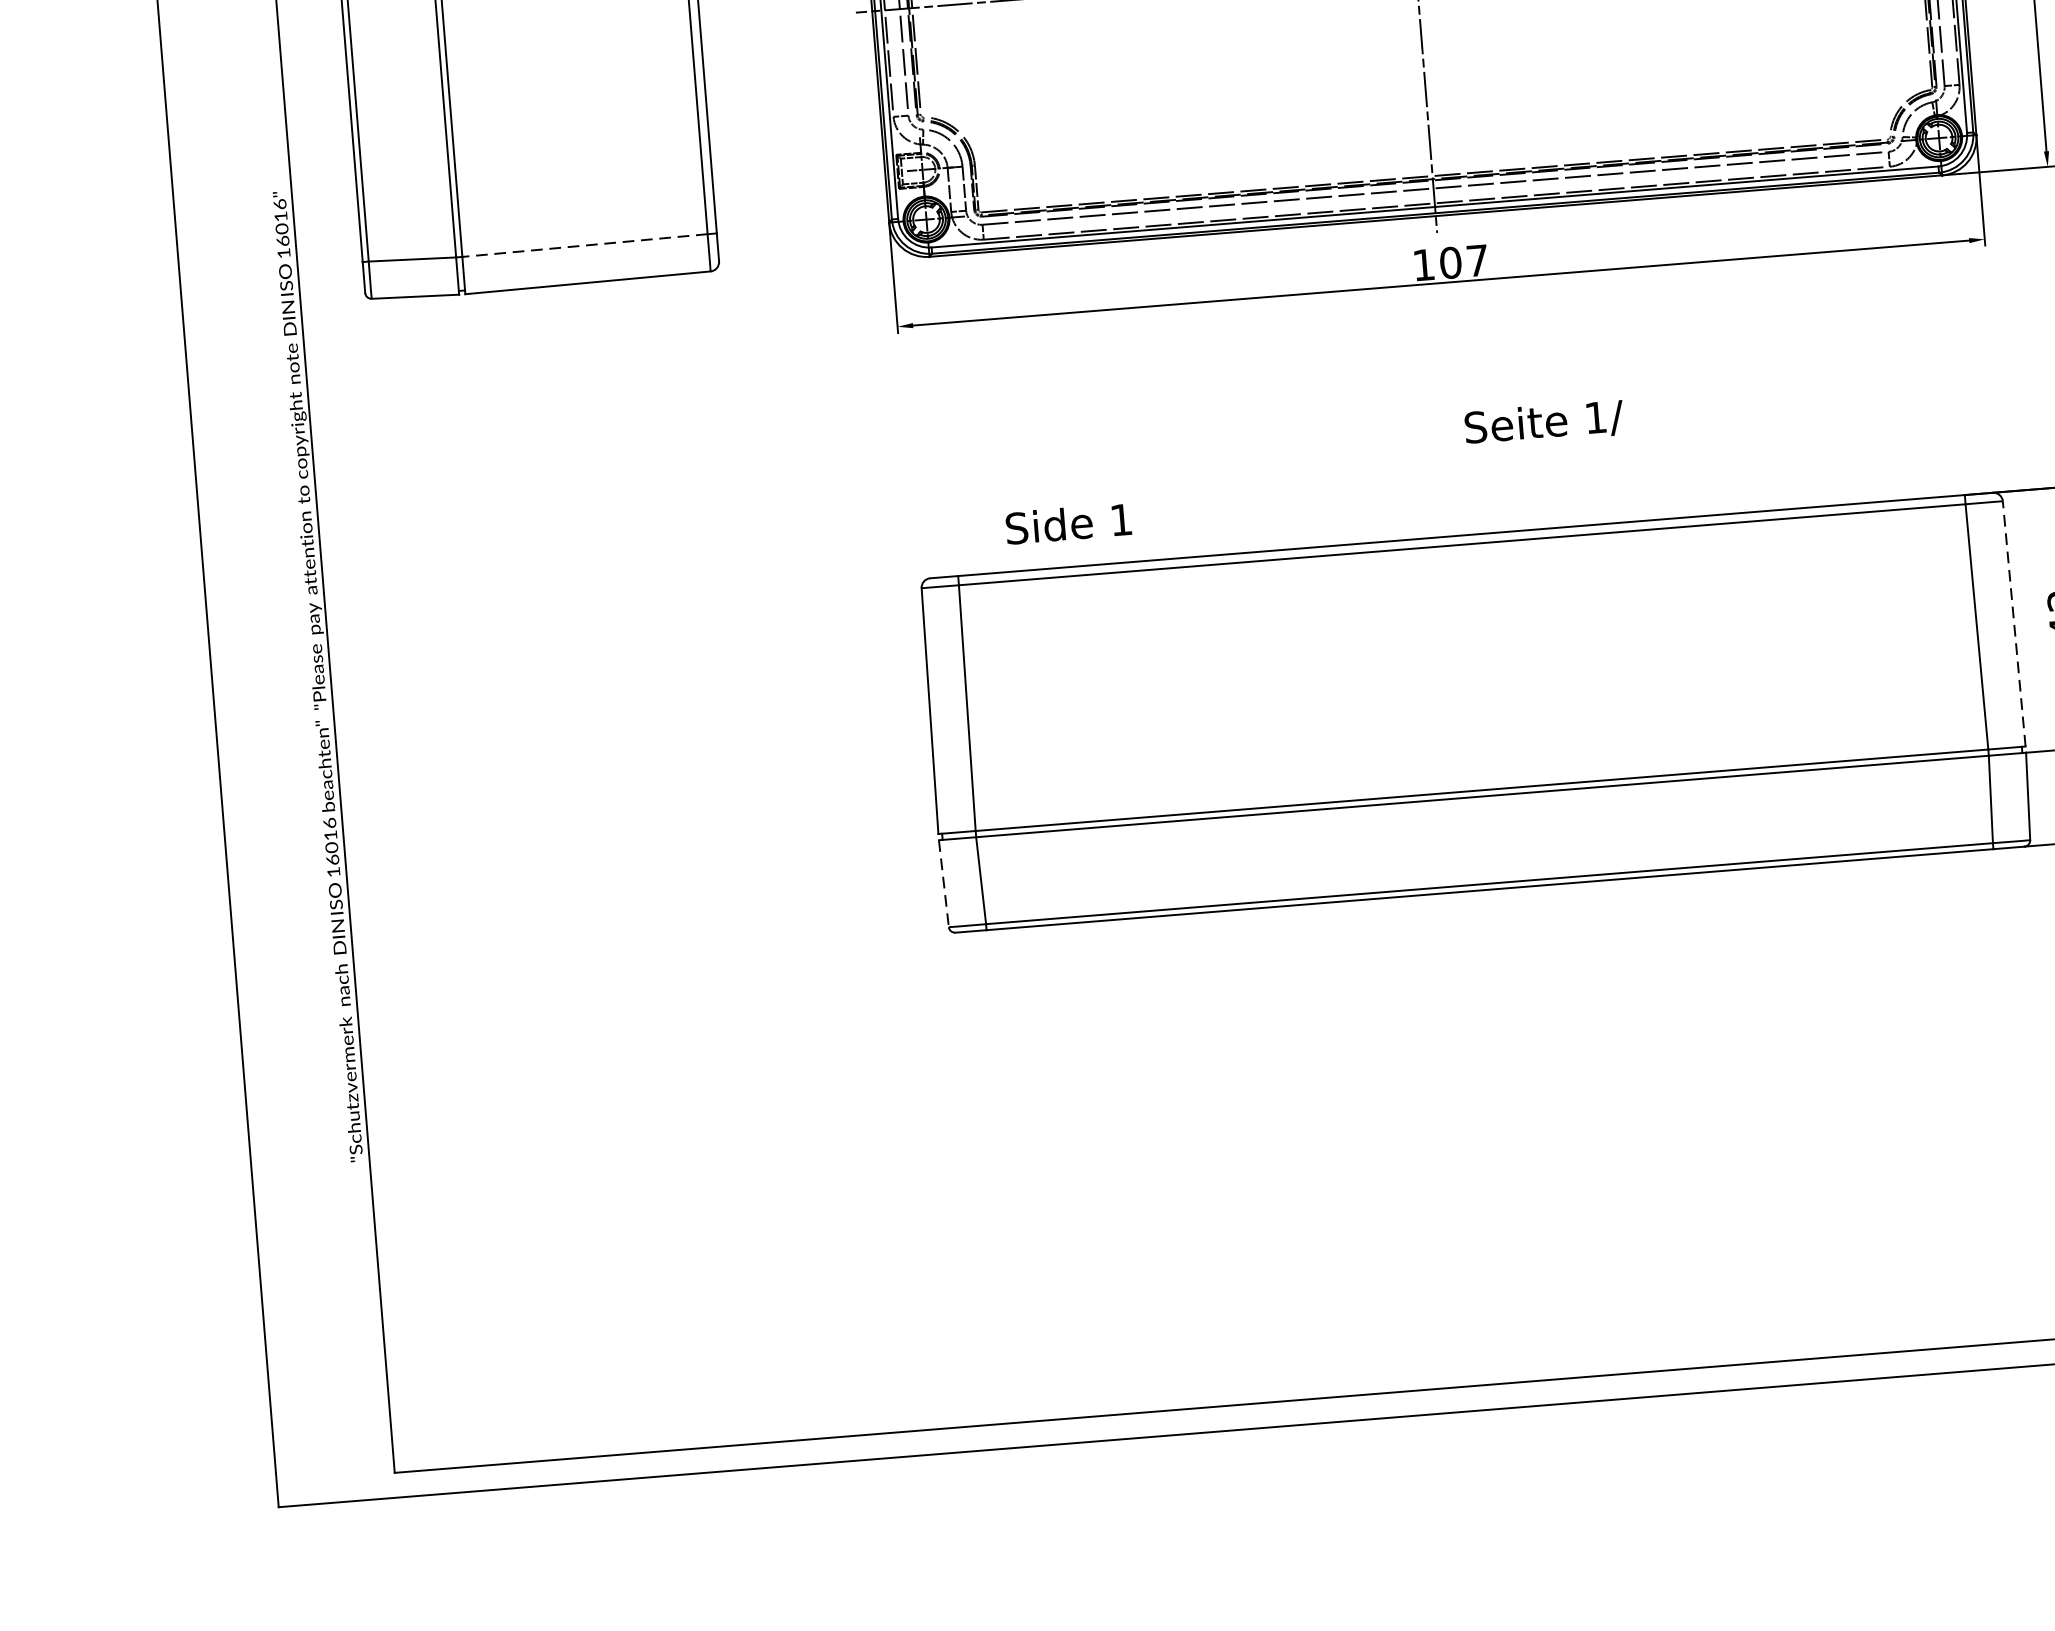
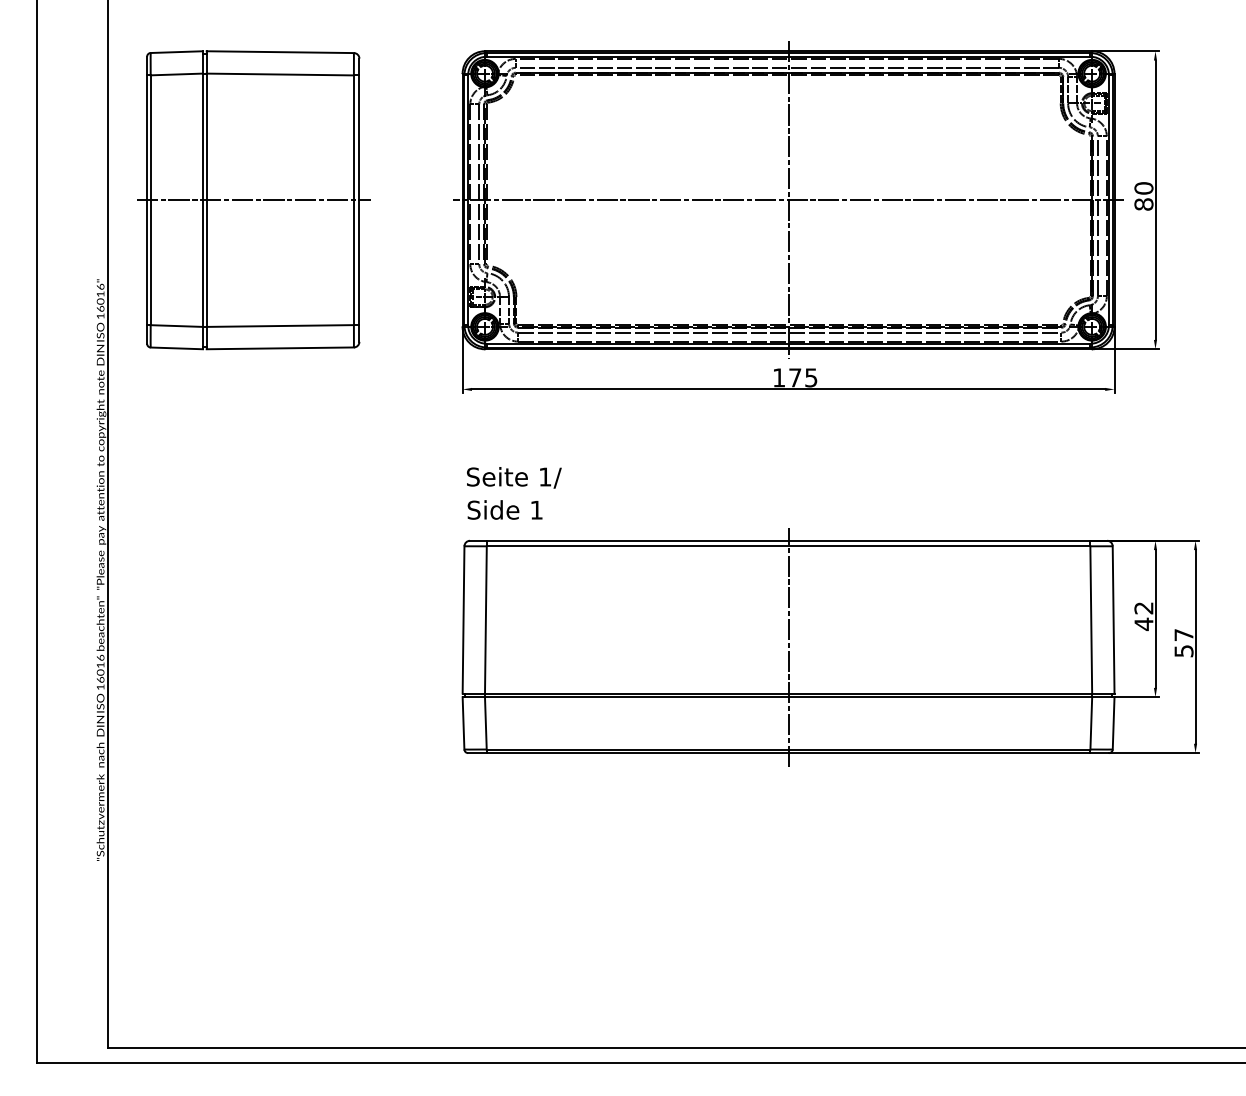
line: (523, 39) -> (253, 200), added
line: (585, 246) -> (280, 326), dashed -> solid
text: (1464, 261) -> (803, 377), 107 -> 175
text: (1544, 422) -> (514, 477), moved
text: (1067, 523) -> (504, 509), moved
line: (2013, 623) -> (1113, 619), dashed -> solid
line: (1475, 713) -> (788, 647), added
line: (943, 883) -> (463, 723), dashed -> solid

